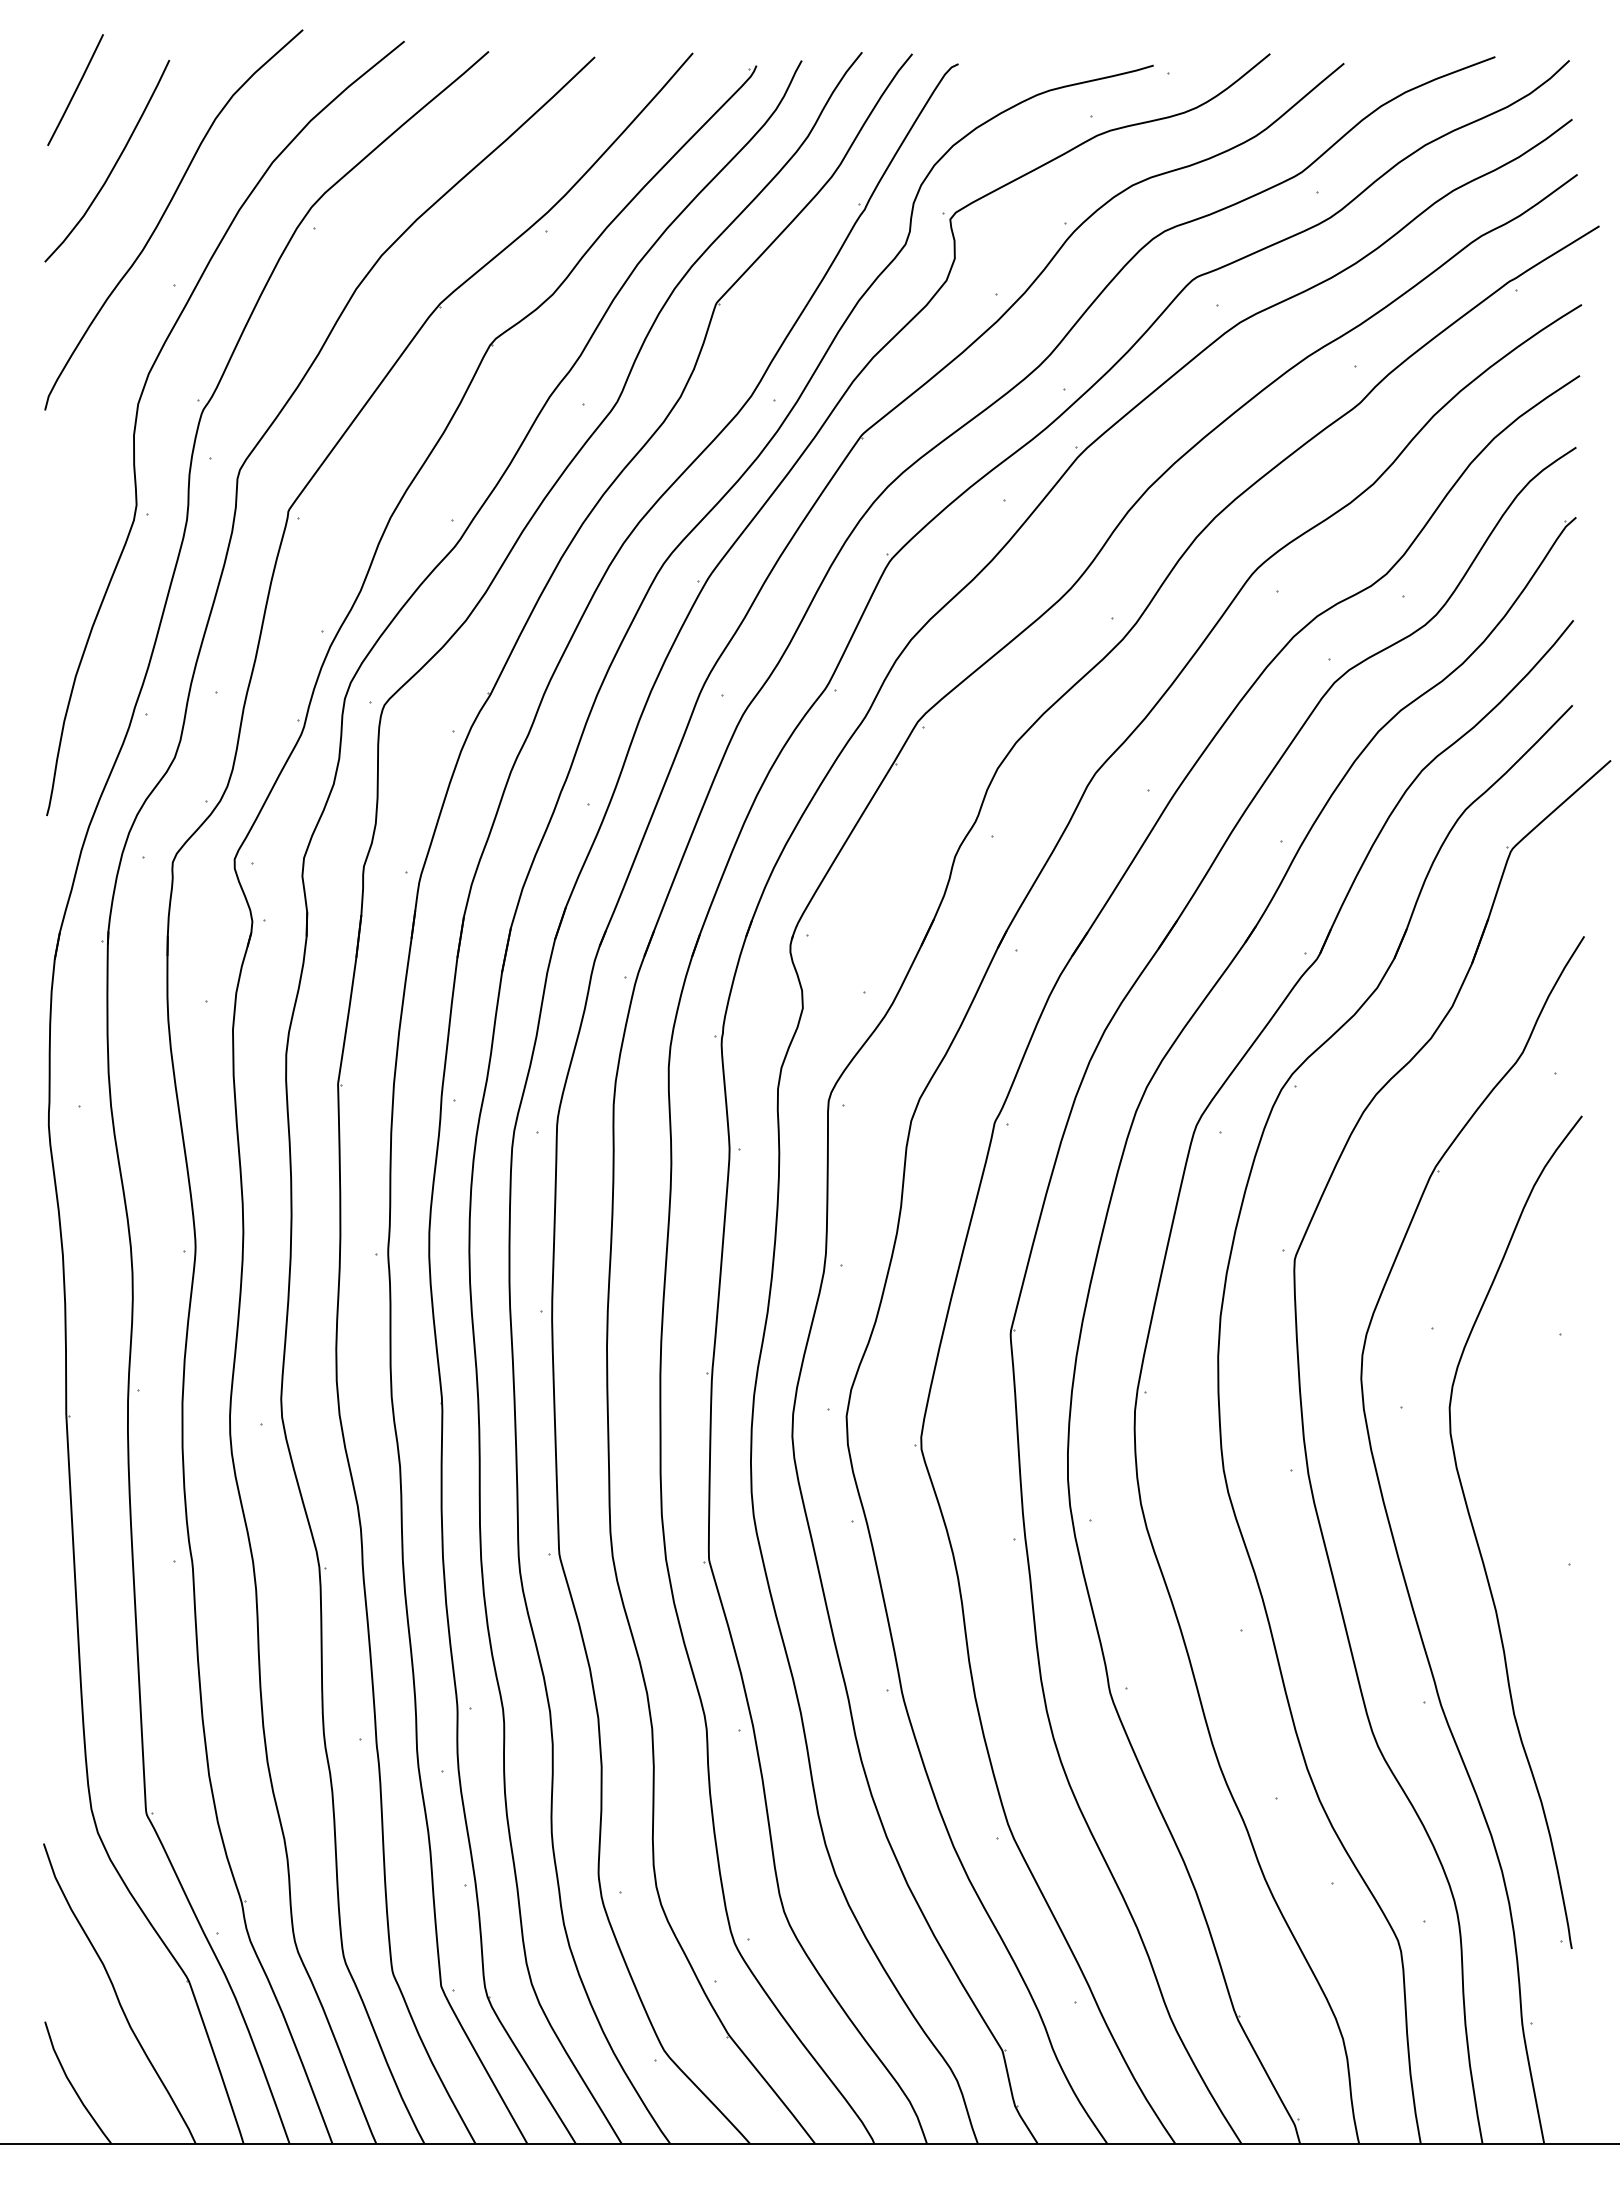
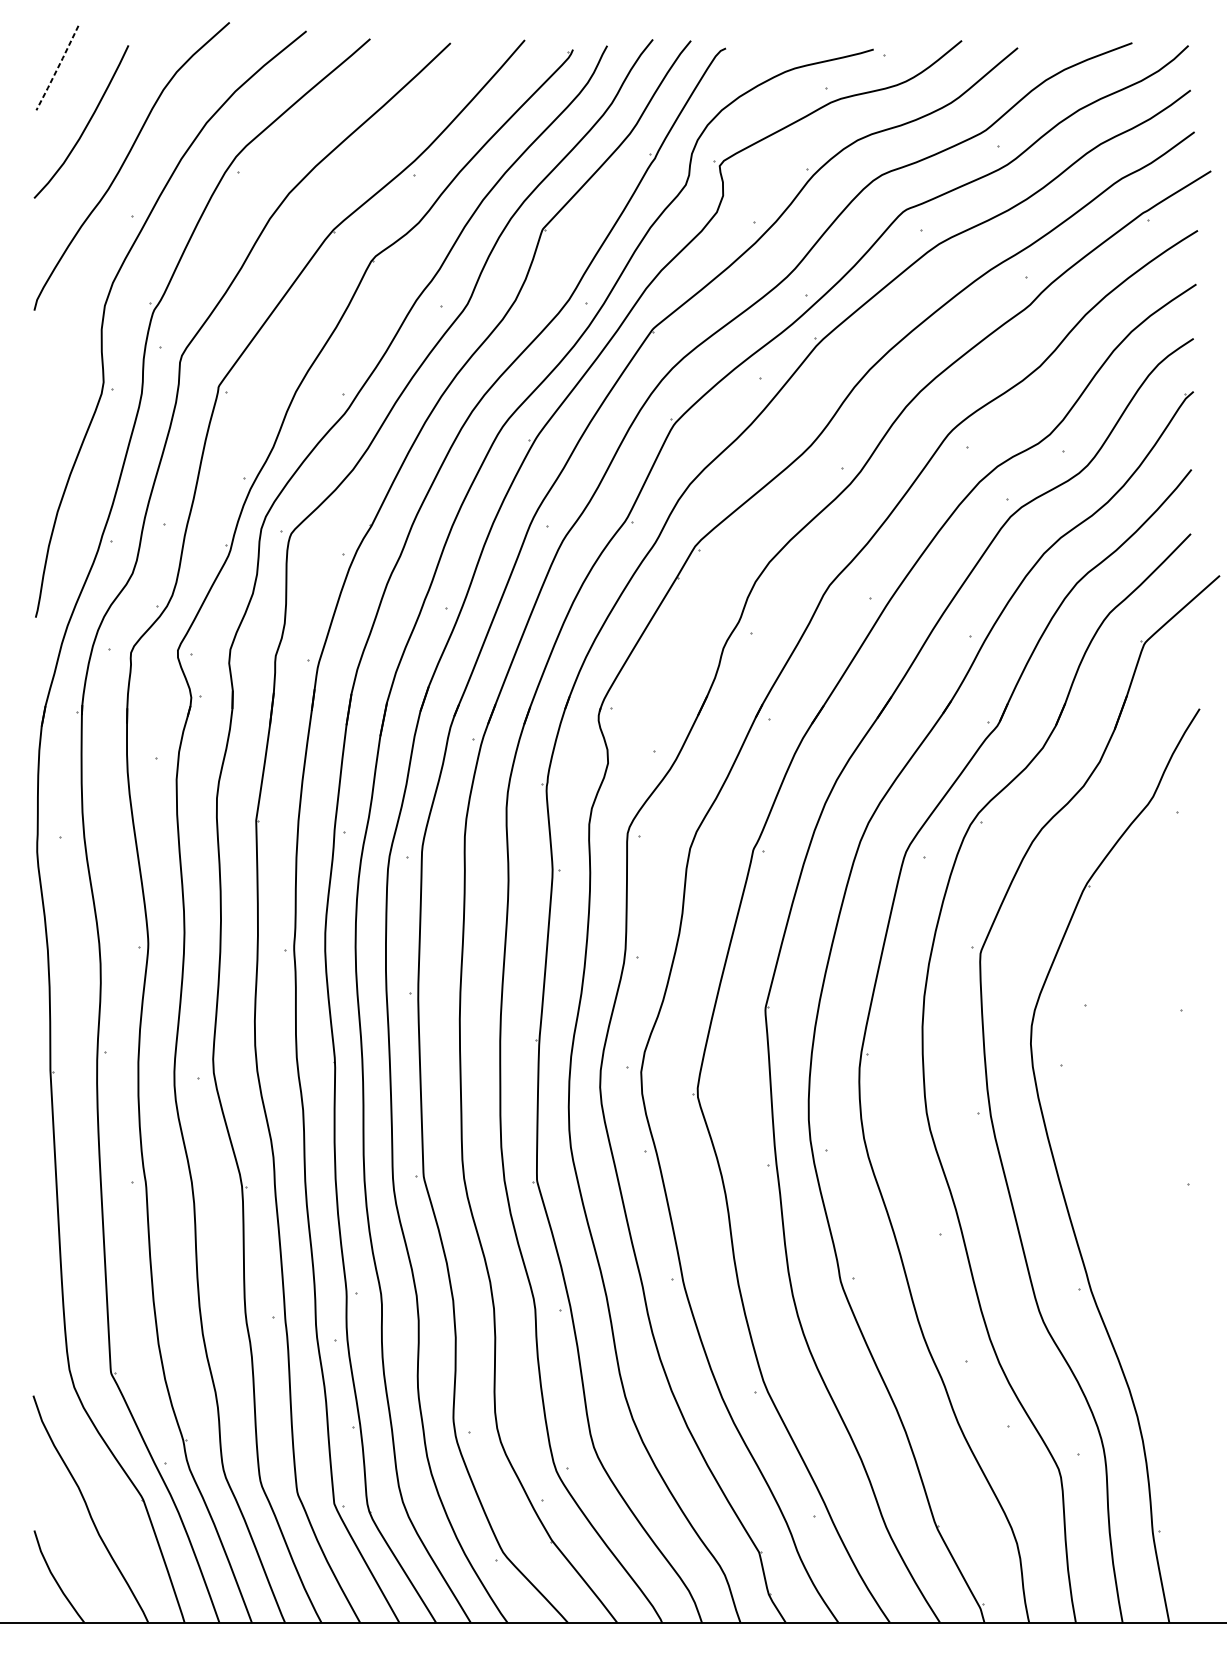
line: (75, 91) -> (57, 69), solid -> dashed
part: (1478, 1542) -> (1119, 1167), removed

